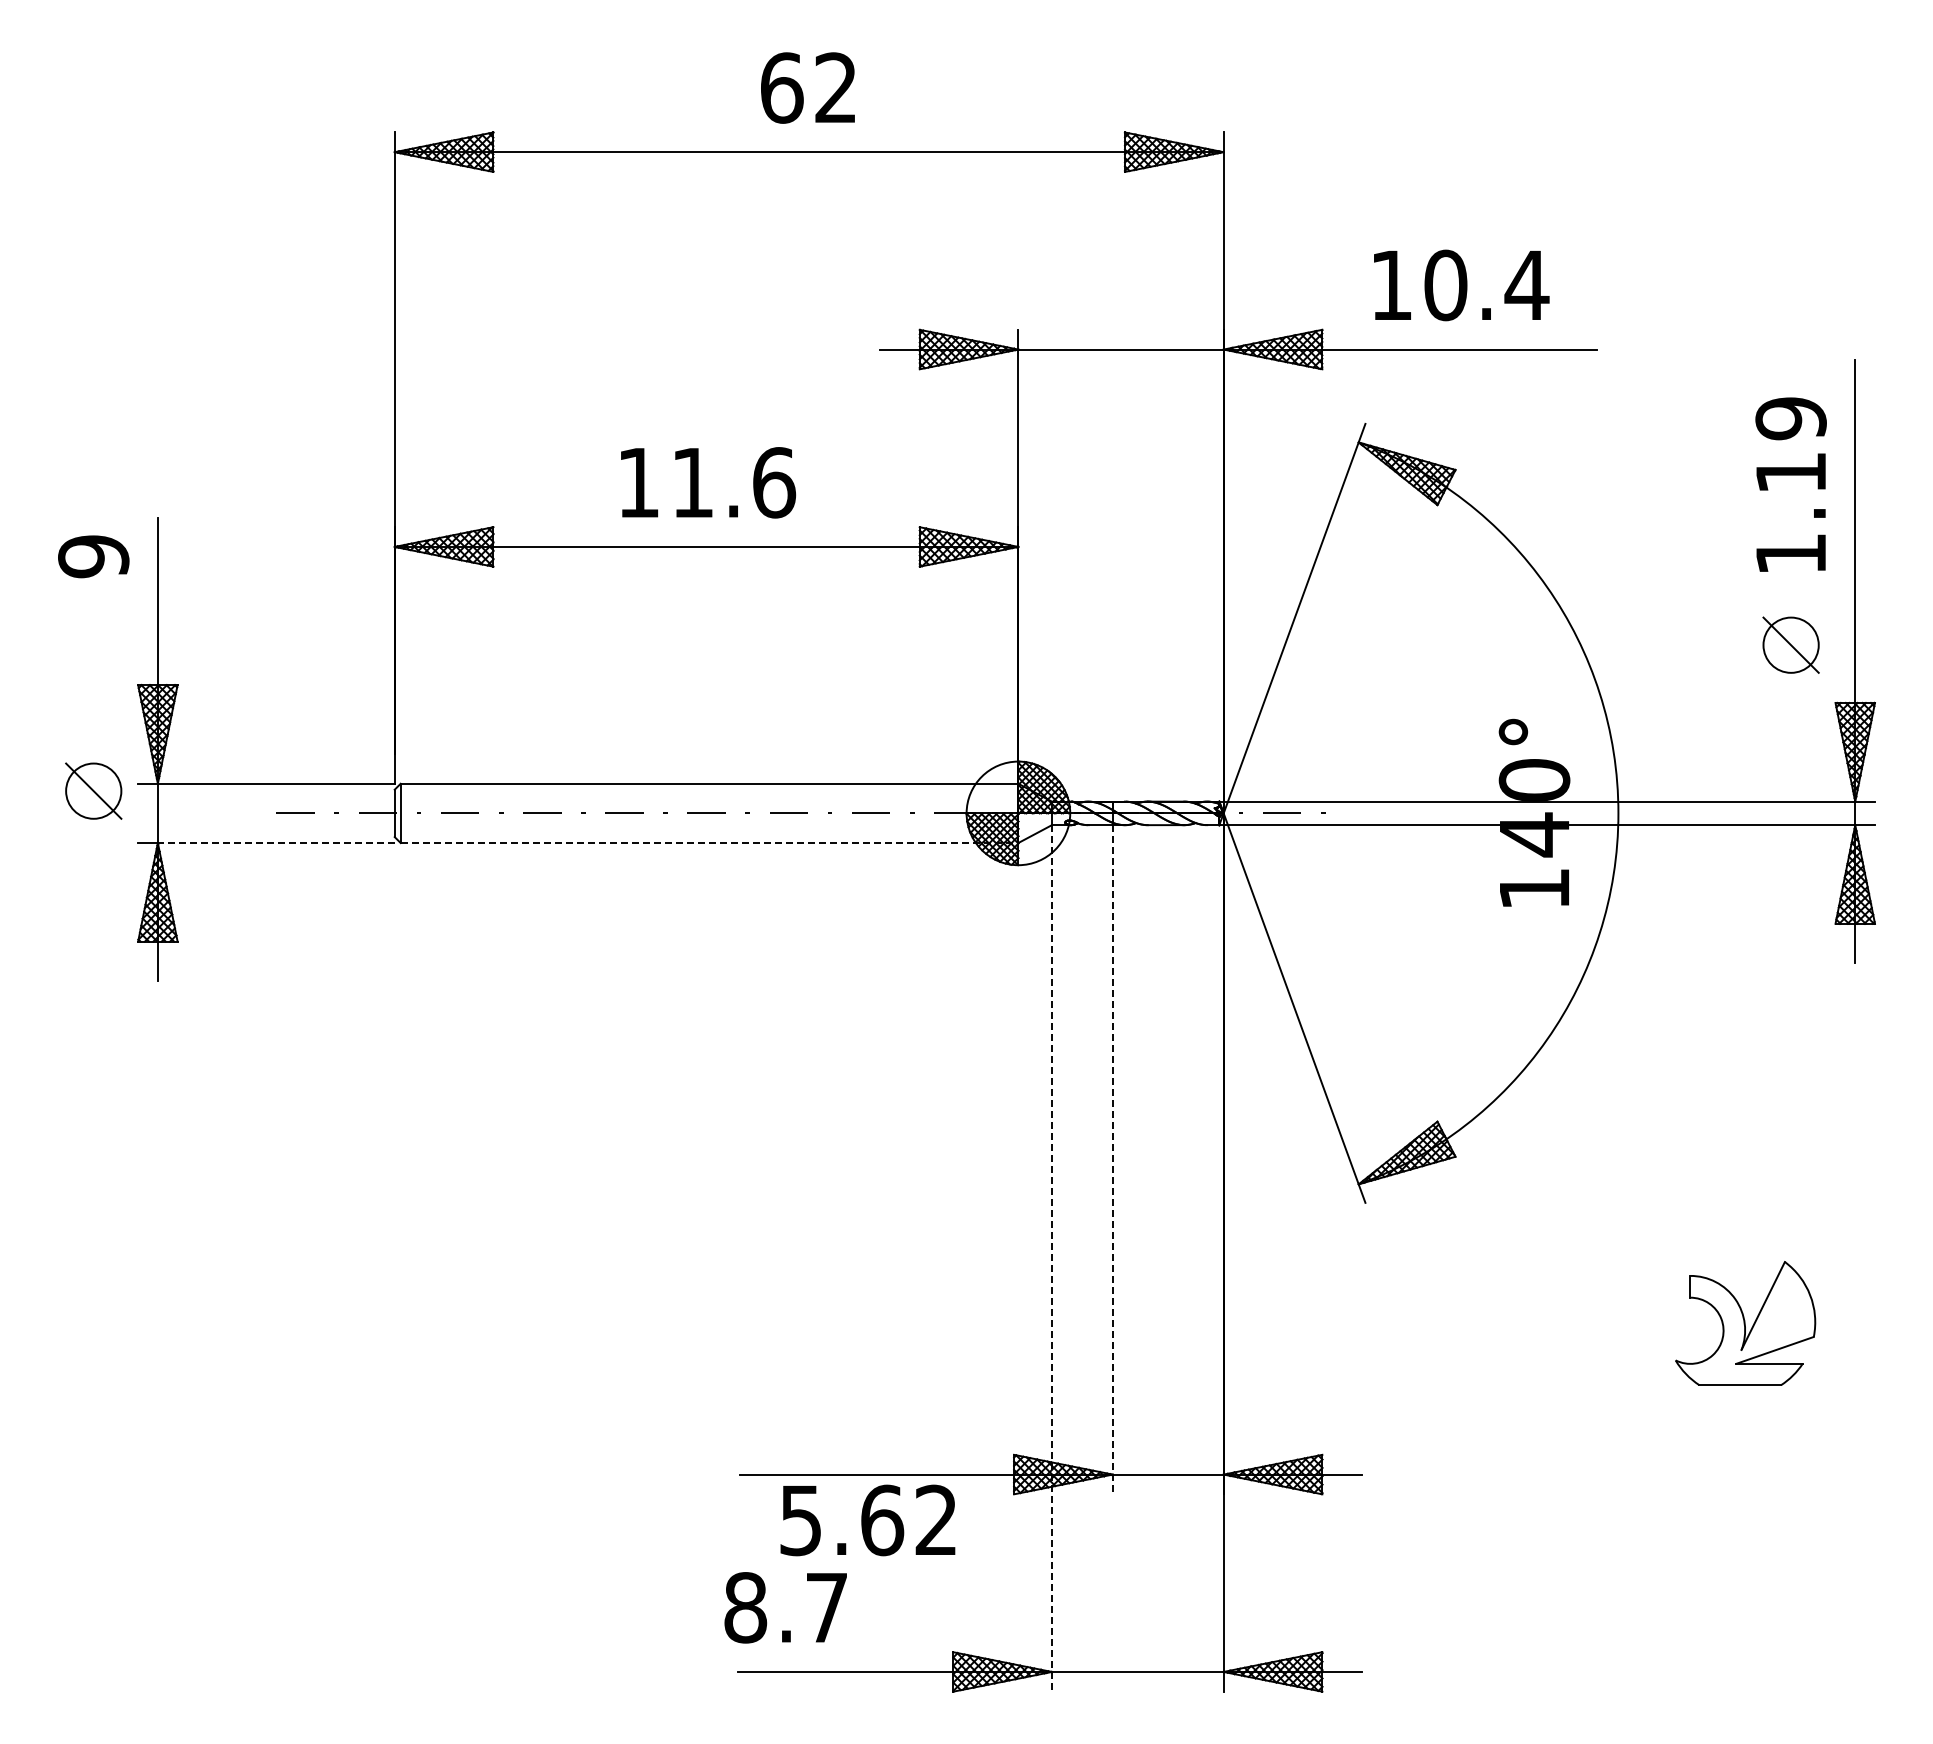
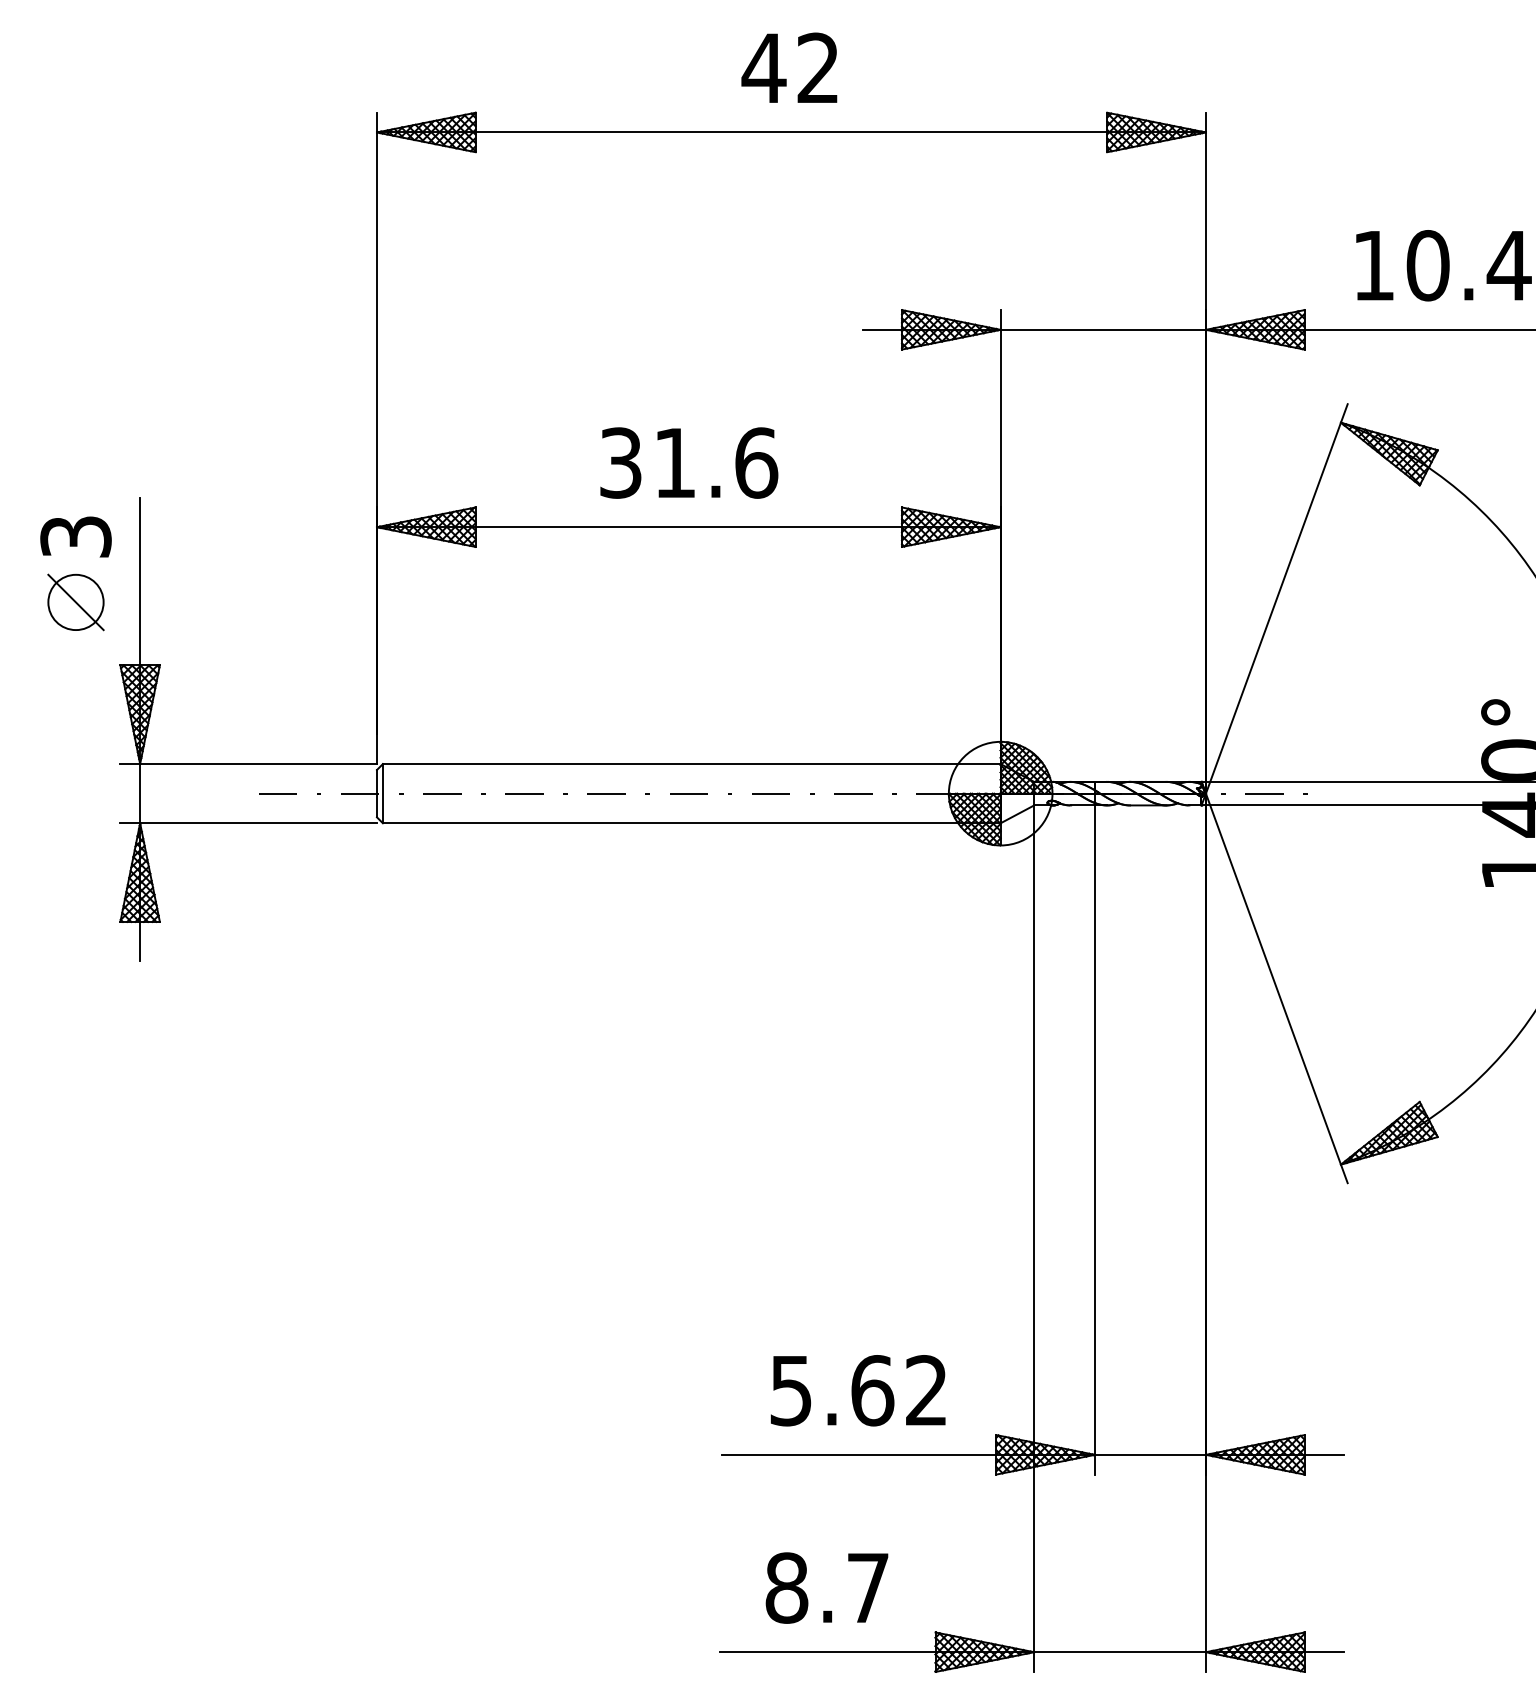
text: (781, 87) -> (763, 67), 62 -> 42
text: (638, 482) -> (620, 462), 11.6 -> 31.6
text: (93, 556) -> (75, 536), 9 -> 3
part: (93, 790) -> (75, 601), moved
line: (275, 843) -> (257, 823), dashed -> solid
line: (709, 843) -> (691, 823), dashed -> solid
line: (1112, 1159) -> (1094, 1139), dashed -> solid
line: (1051, 1258) -> (1033, 1238), dashed -> solid
text: (867, 1520) -> (857, 1390), moved
text: (785, 1607) -> (826, 1587), moved

